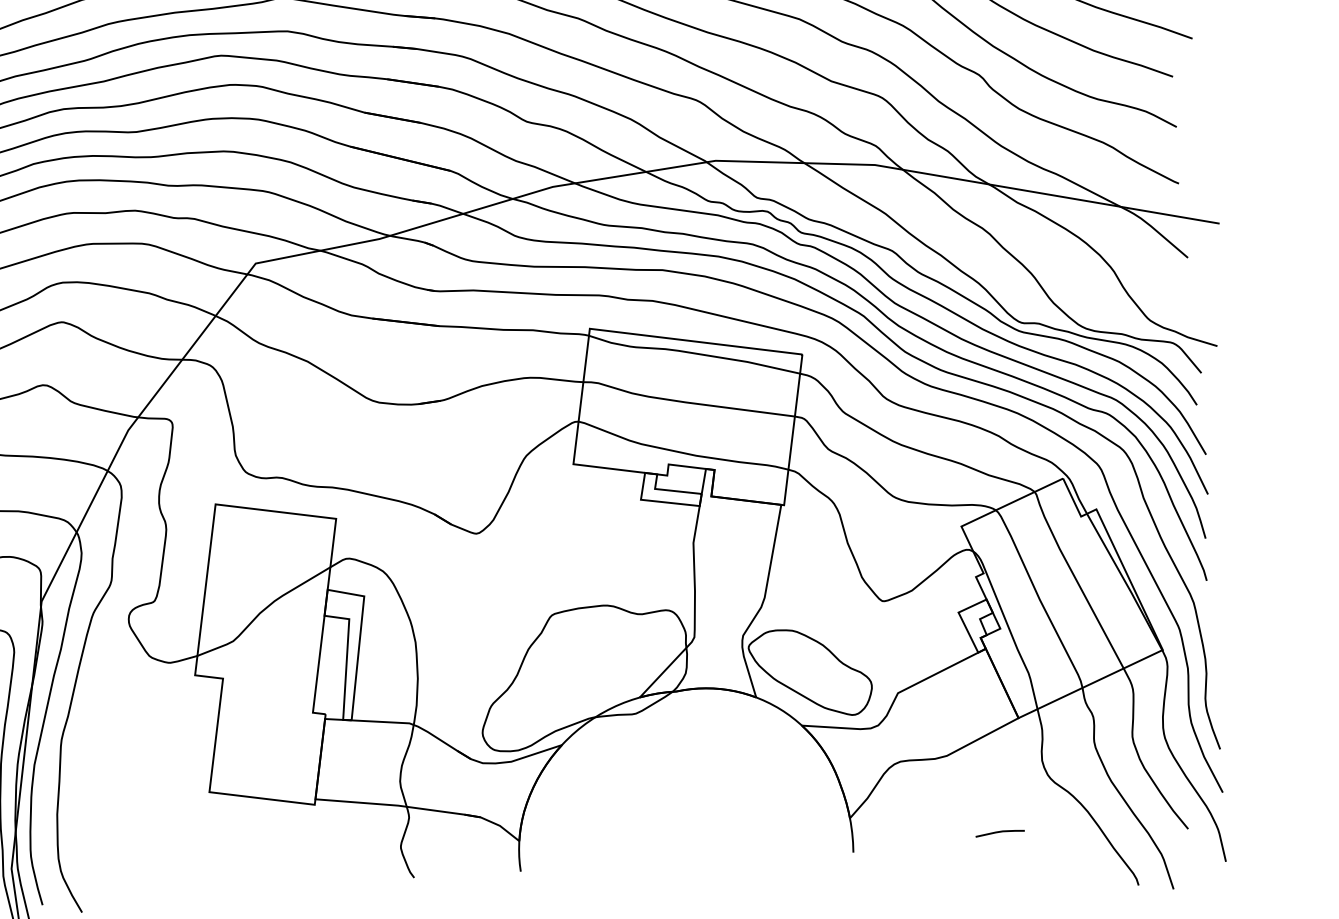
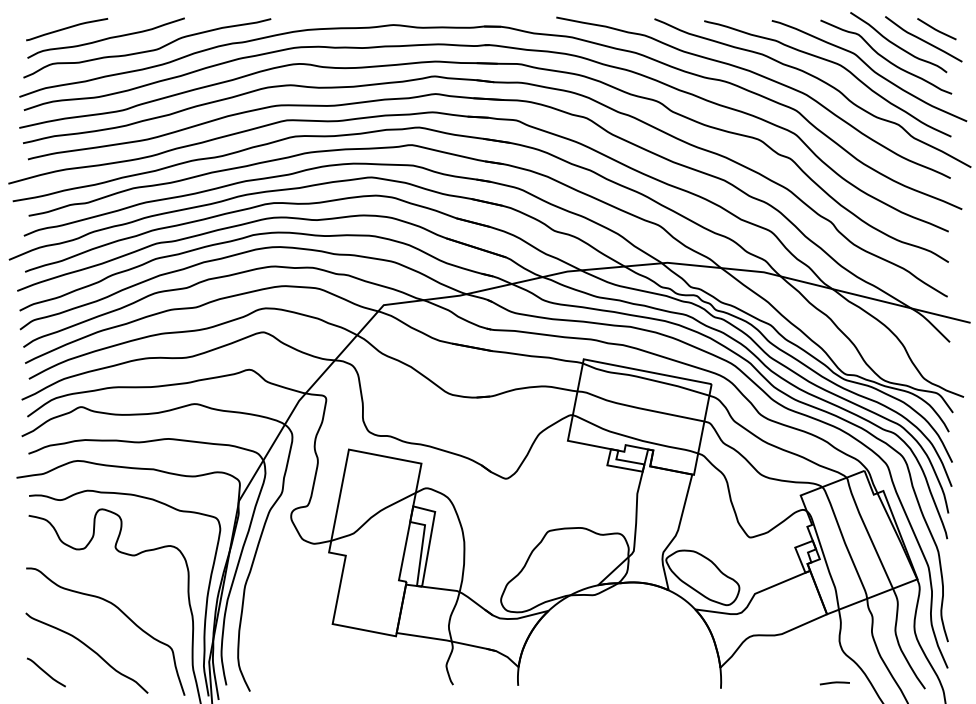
line: (999, 833) -> (834, 683), moved

